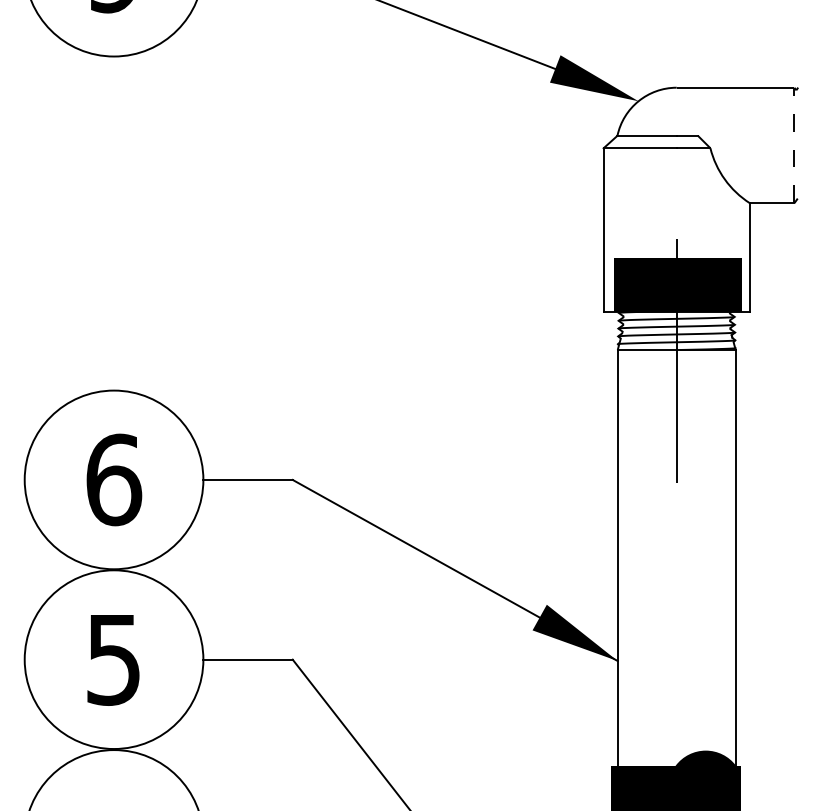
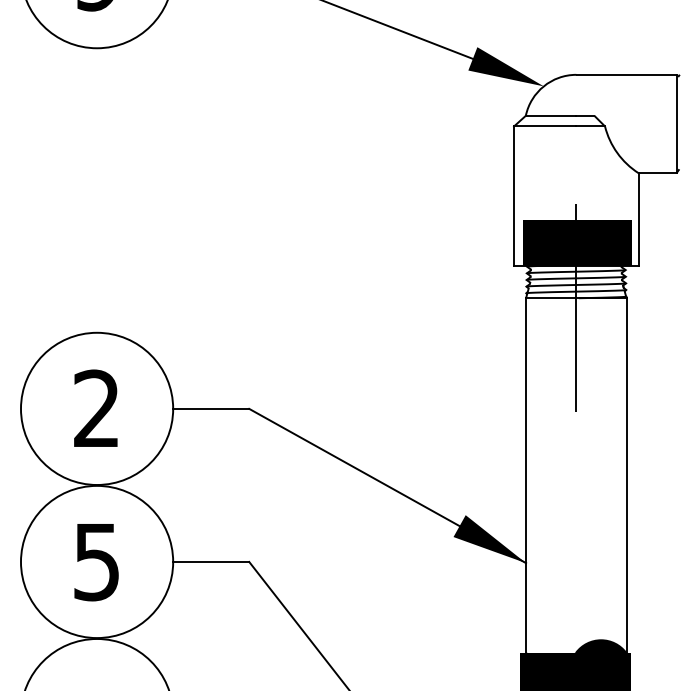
line: (794, 144) -> (676, 123), dashed -> solid
text: (113, 479) -> (96, 408), 6 -> 2

